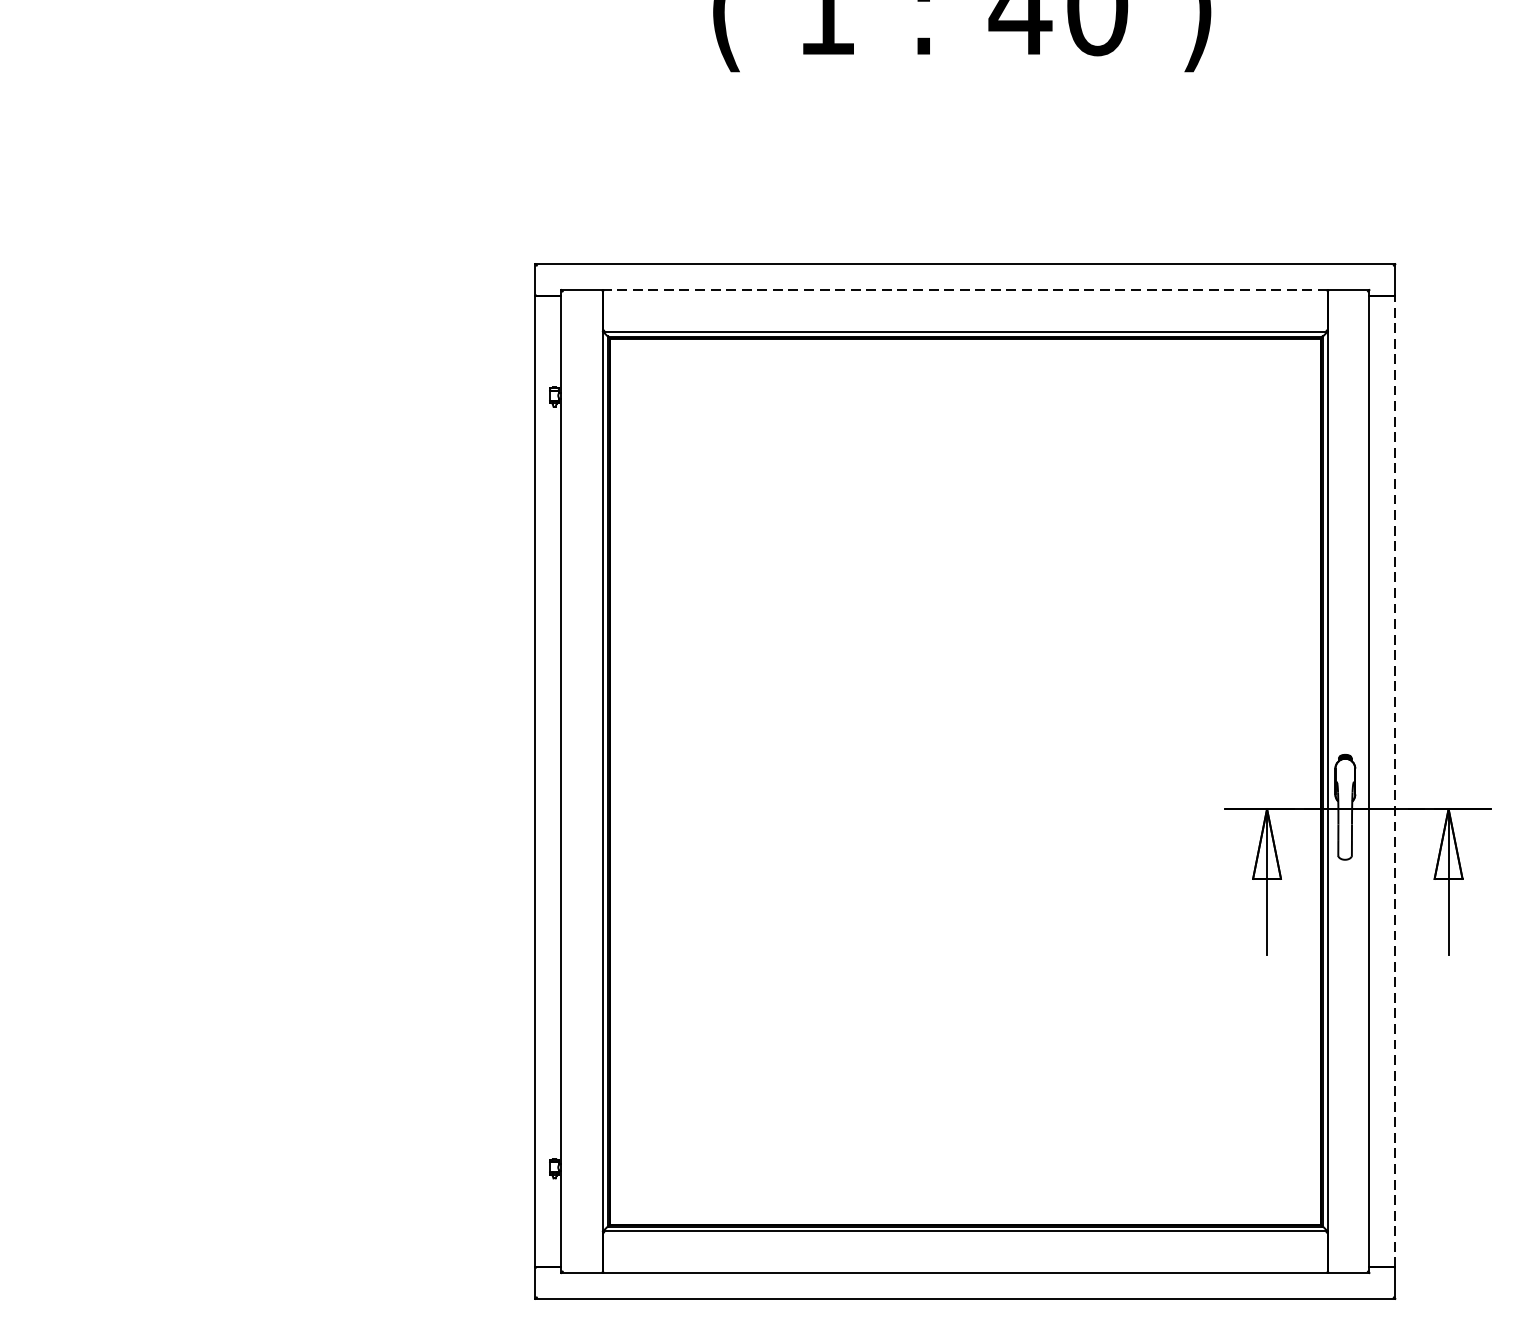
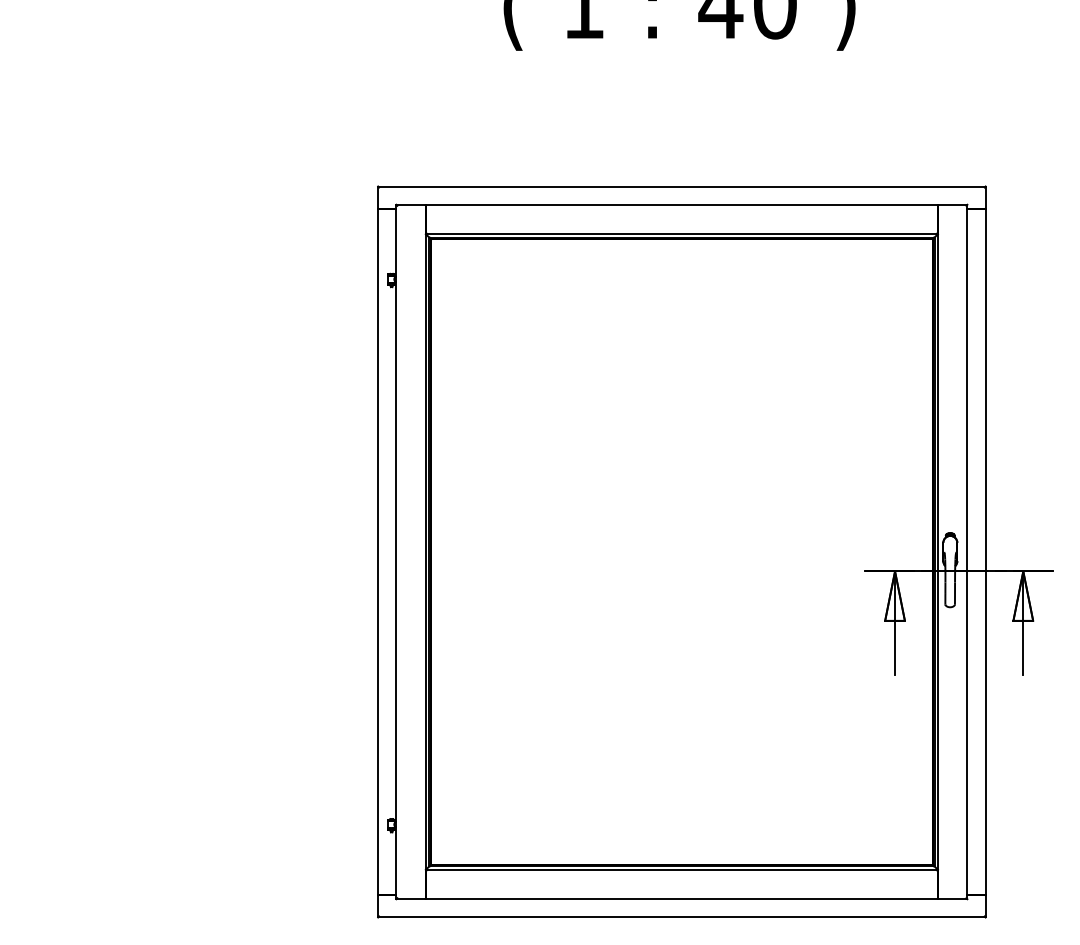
line: (964, 289) -> (681, 204), dashed -> solid
line: (1395, 780) -> (985, 551), dashed -> solid

